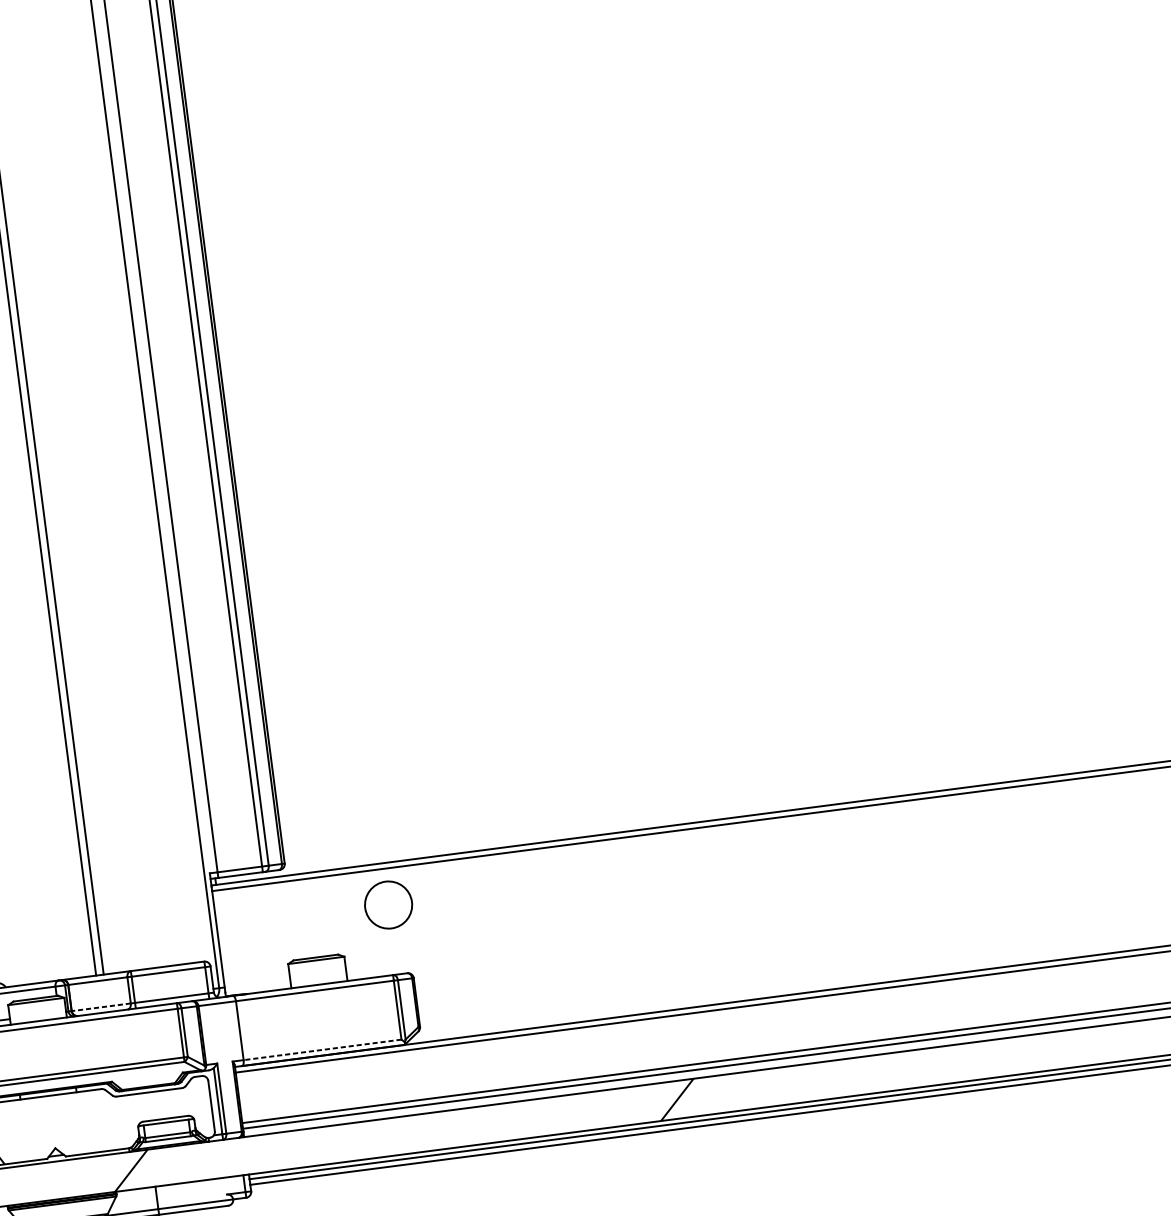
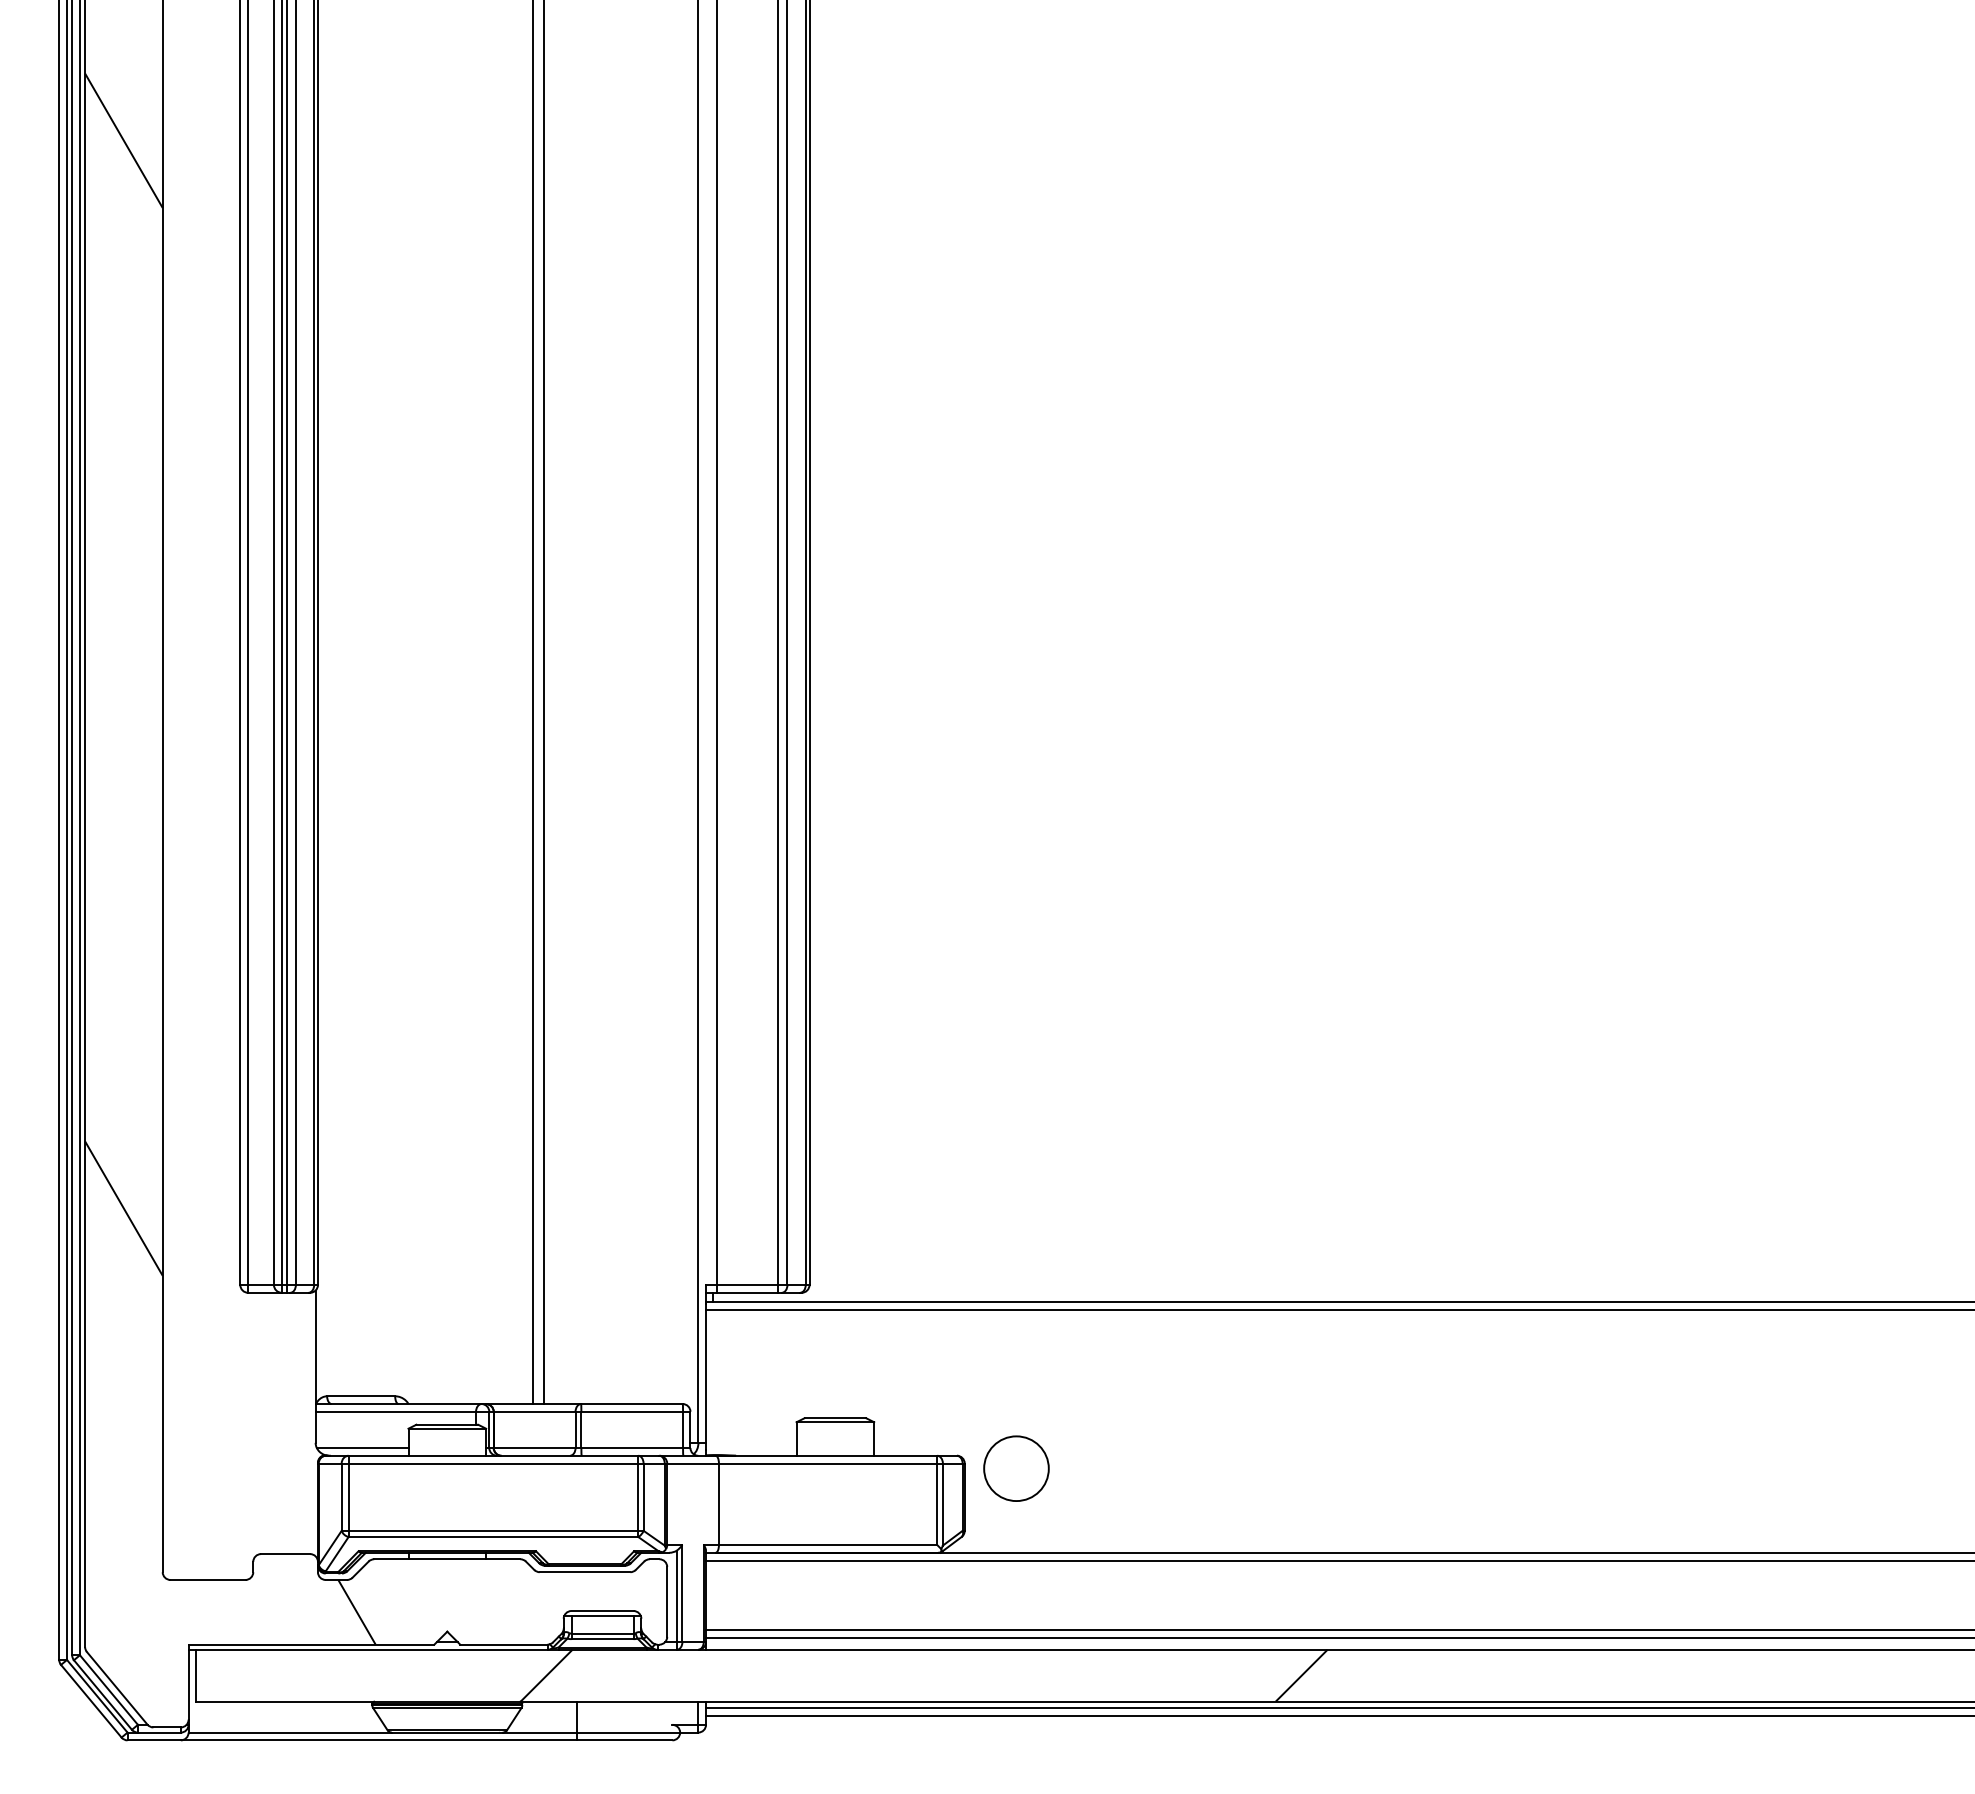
circle: (388, 904) -> (1016, 1468), moved
line: (101, 1007) -> (534, 1448), dashed -> solid
line: (322, 1050) -> (827, 1545), dashed -> solid

